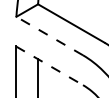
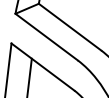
line: (49, 35) -> (46, 36), dashed -> solid
line: (49, 65) -> (42, 66), dashed -> solid

